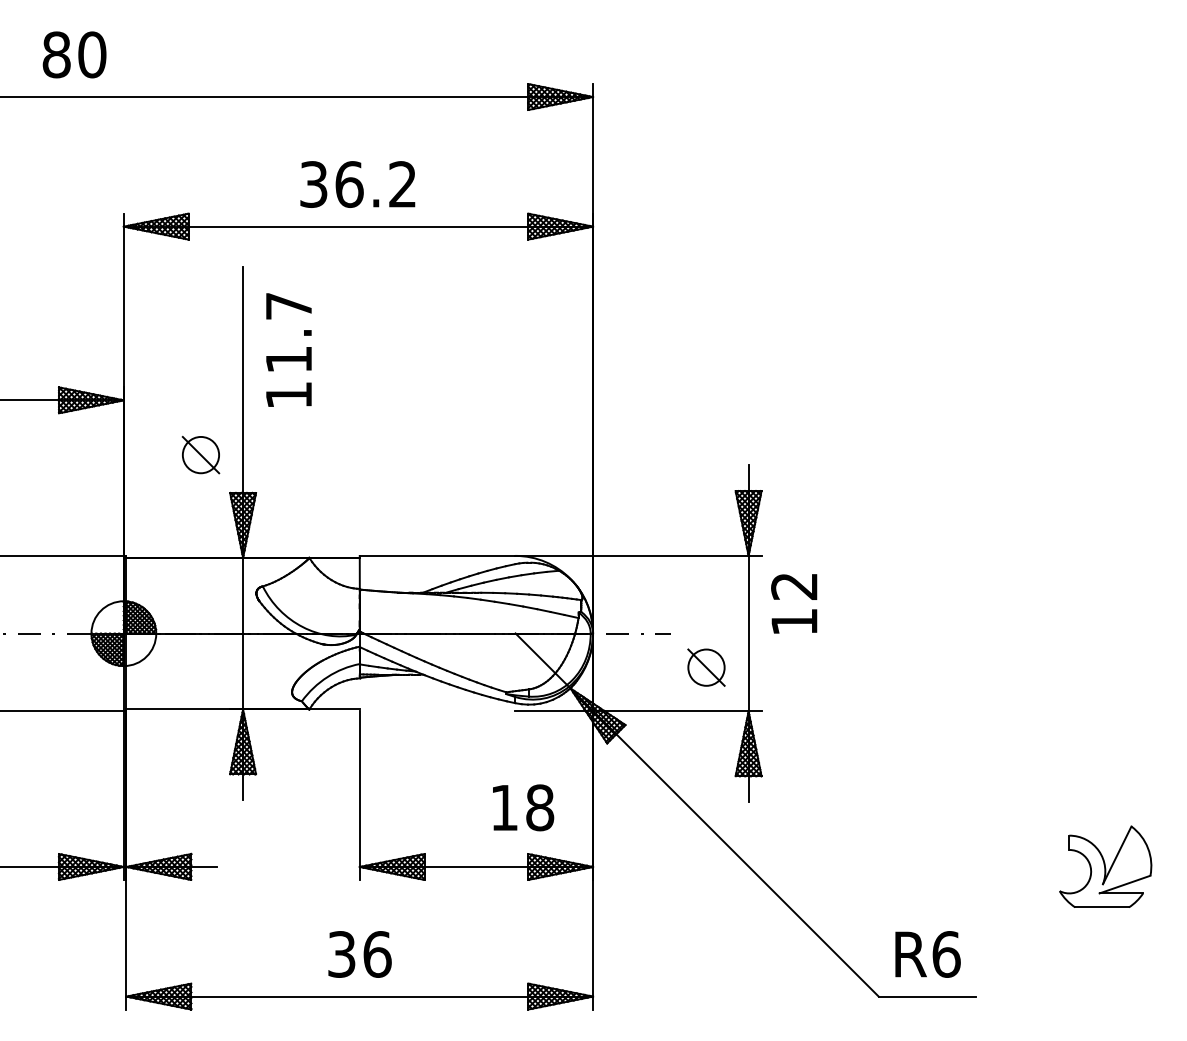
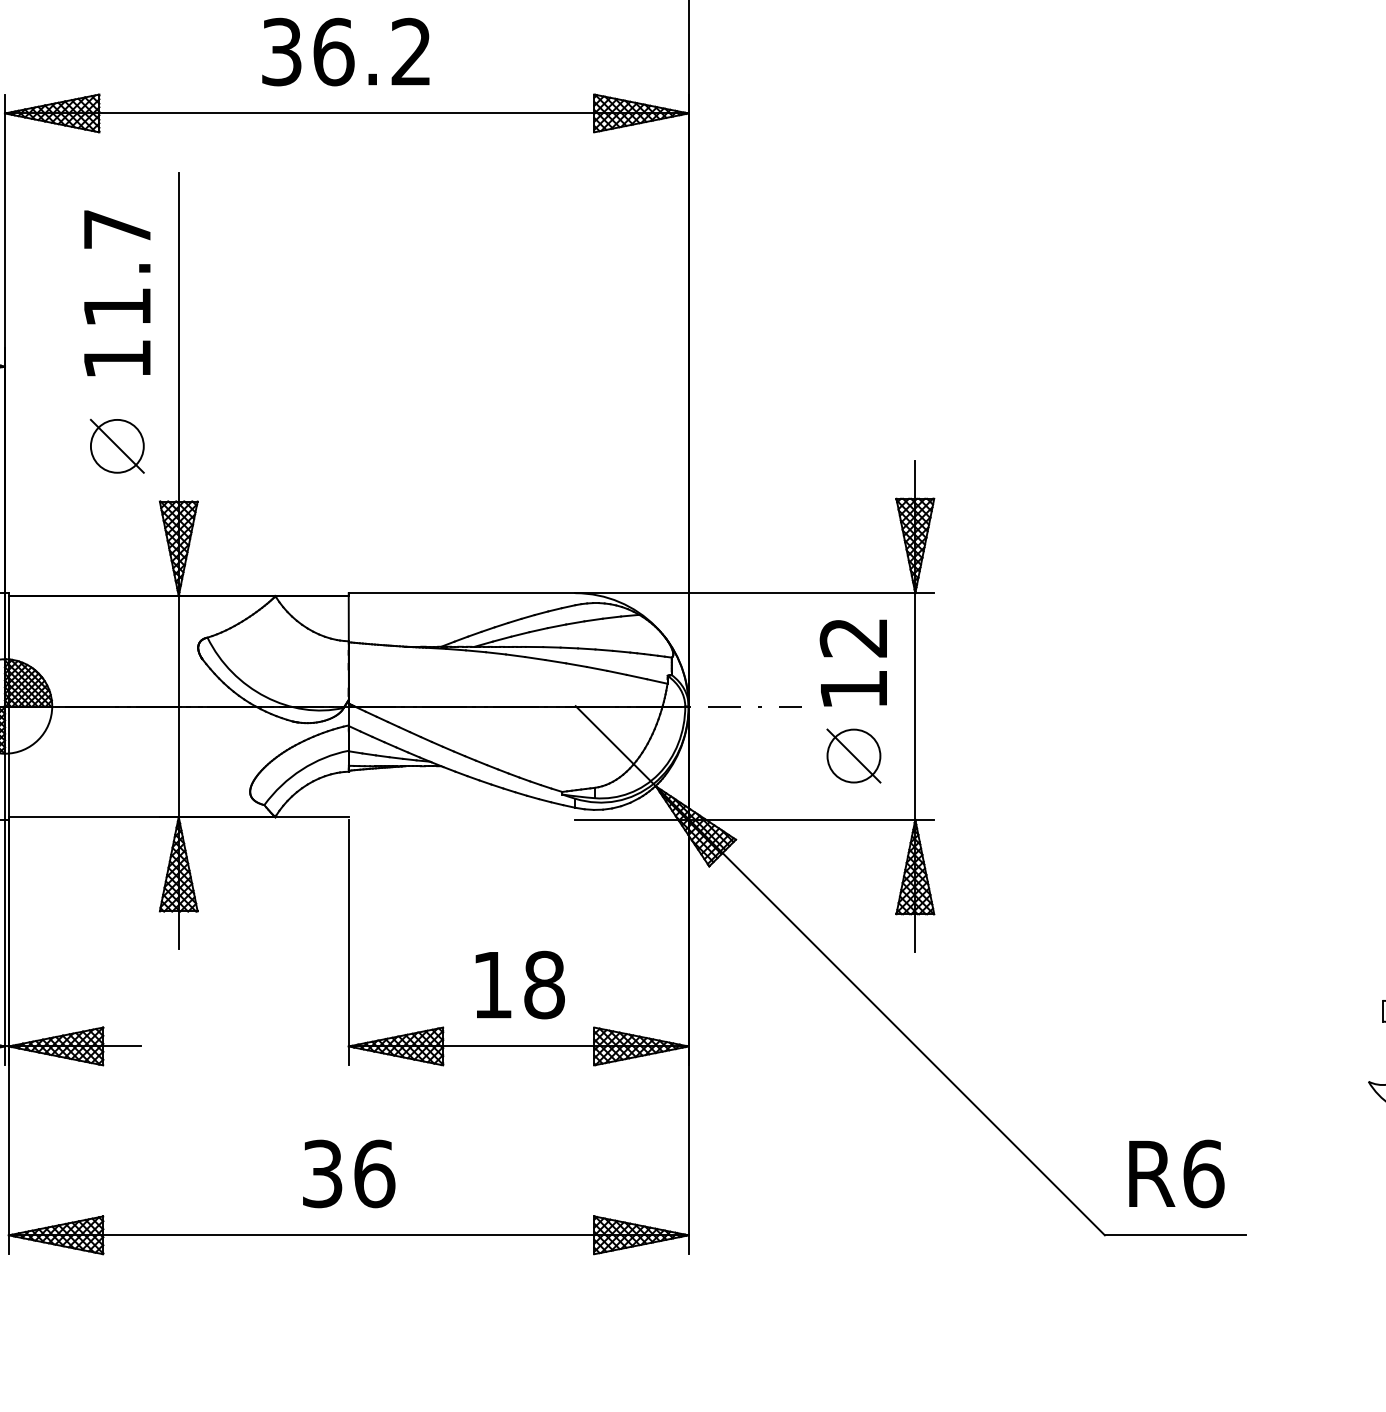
text: (288, 349) -> (116, 292), moved
text: (794, 603) -> (853, 662), moved
text: (523, 807) -> (520, 984), moved

